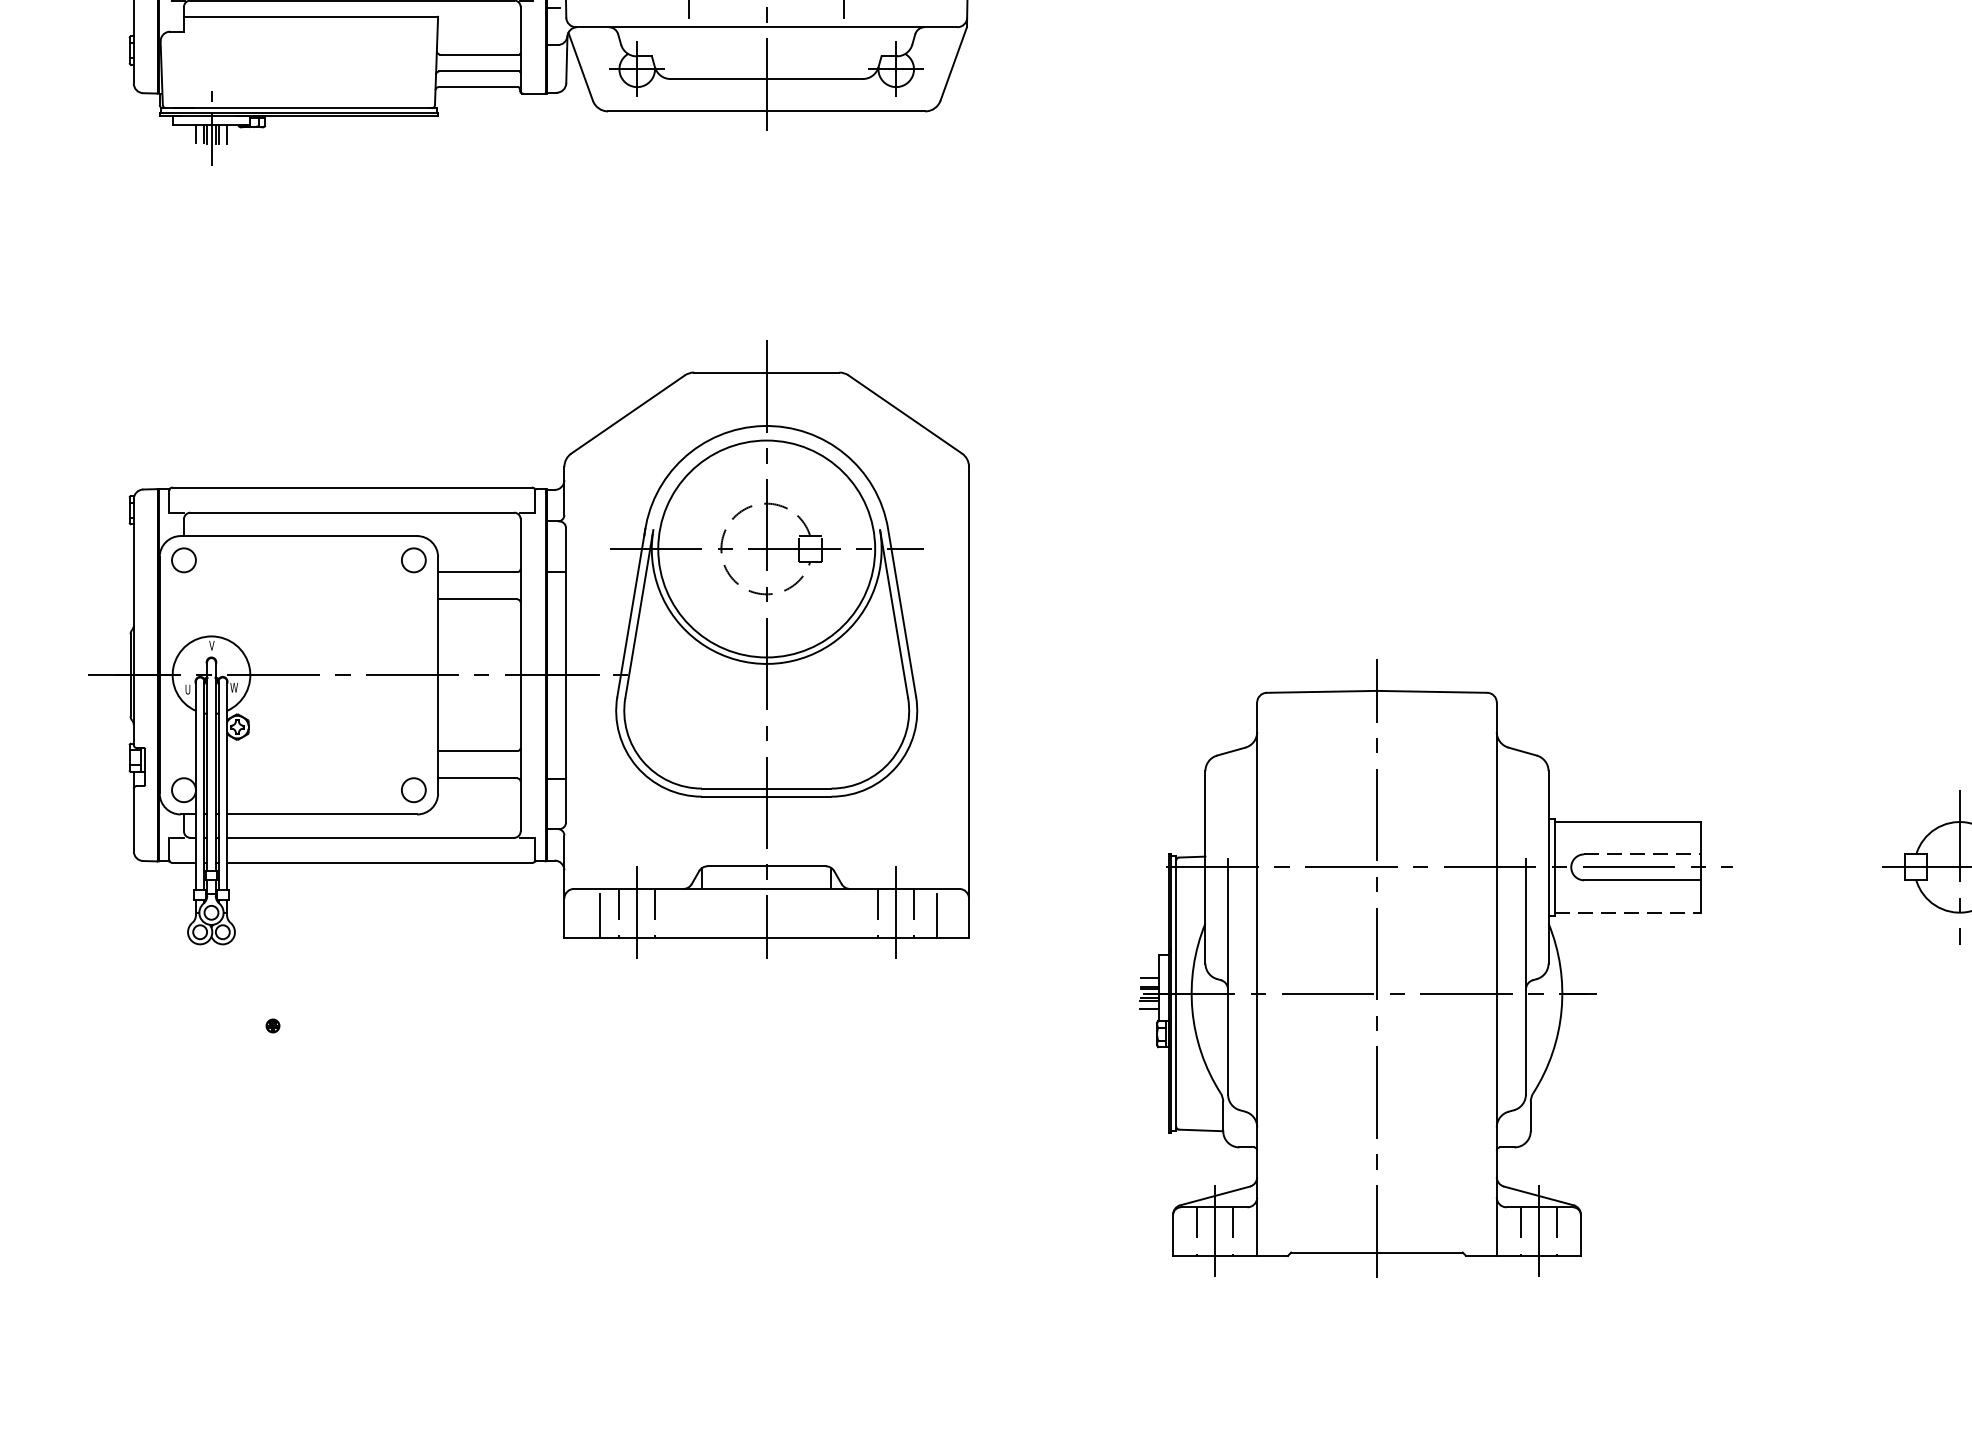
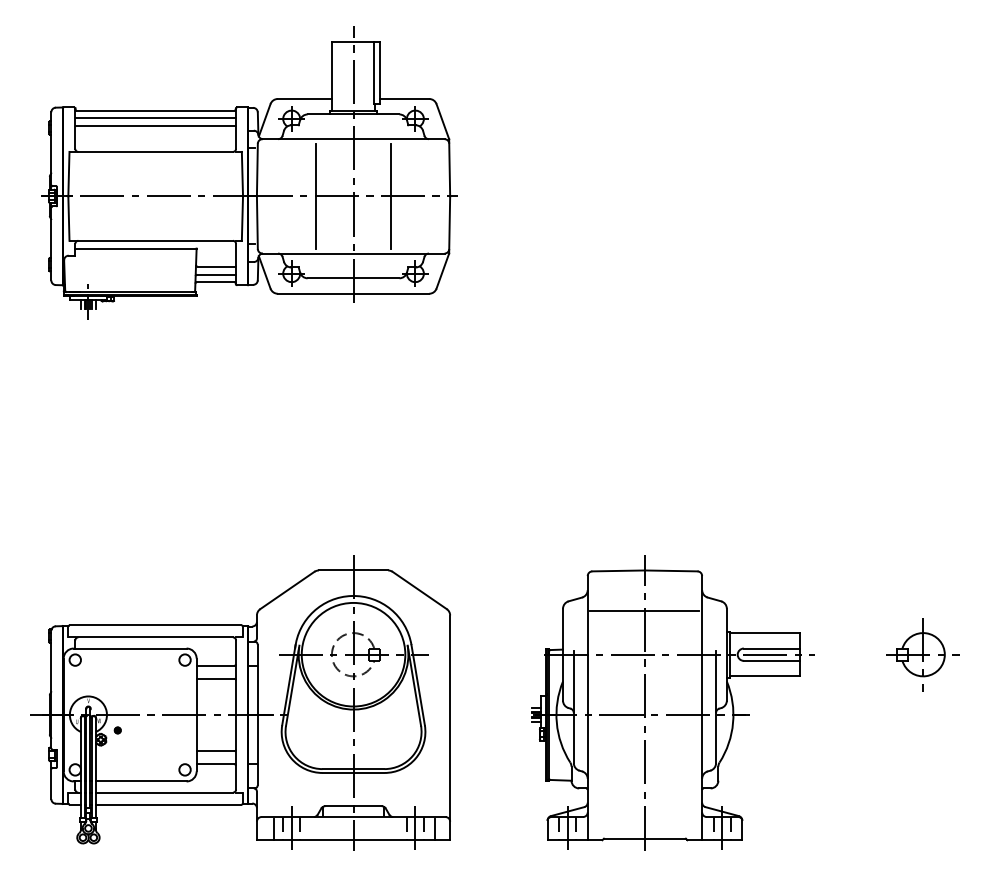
part: (529, 649) -> (240, 702), moved
line: (1376, 776) -> (644, 611), added
line: (1642, 854) -> (771, 648), dashed -> solid
line: (1627, 912) -> (764, 676), dashed -> solid

